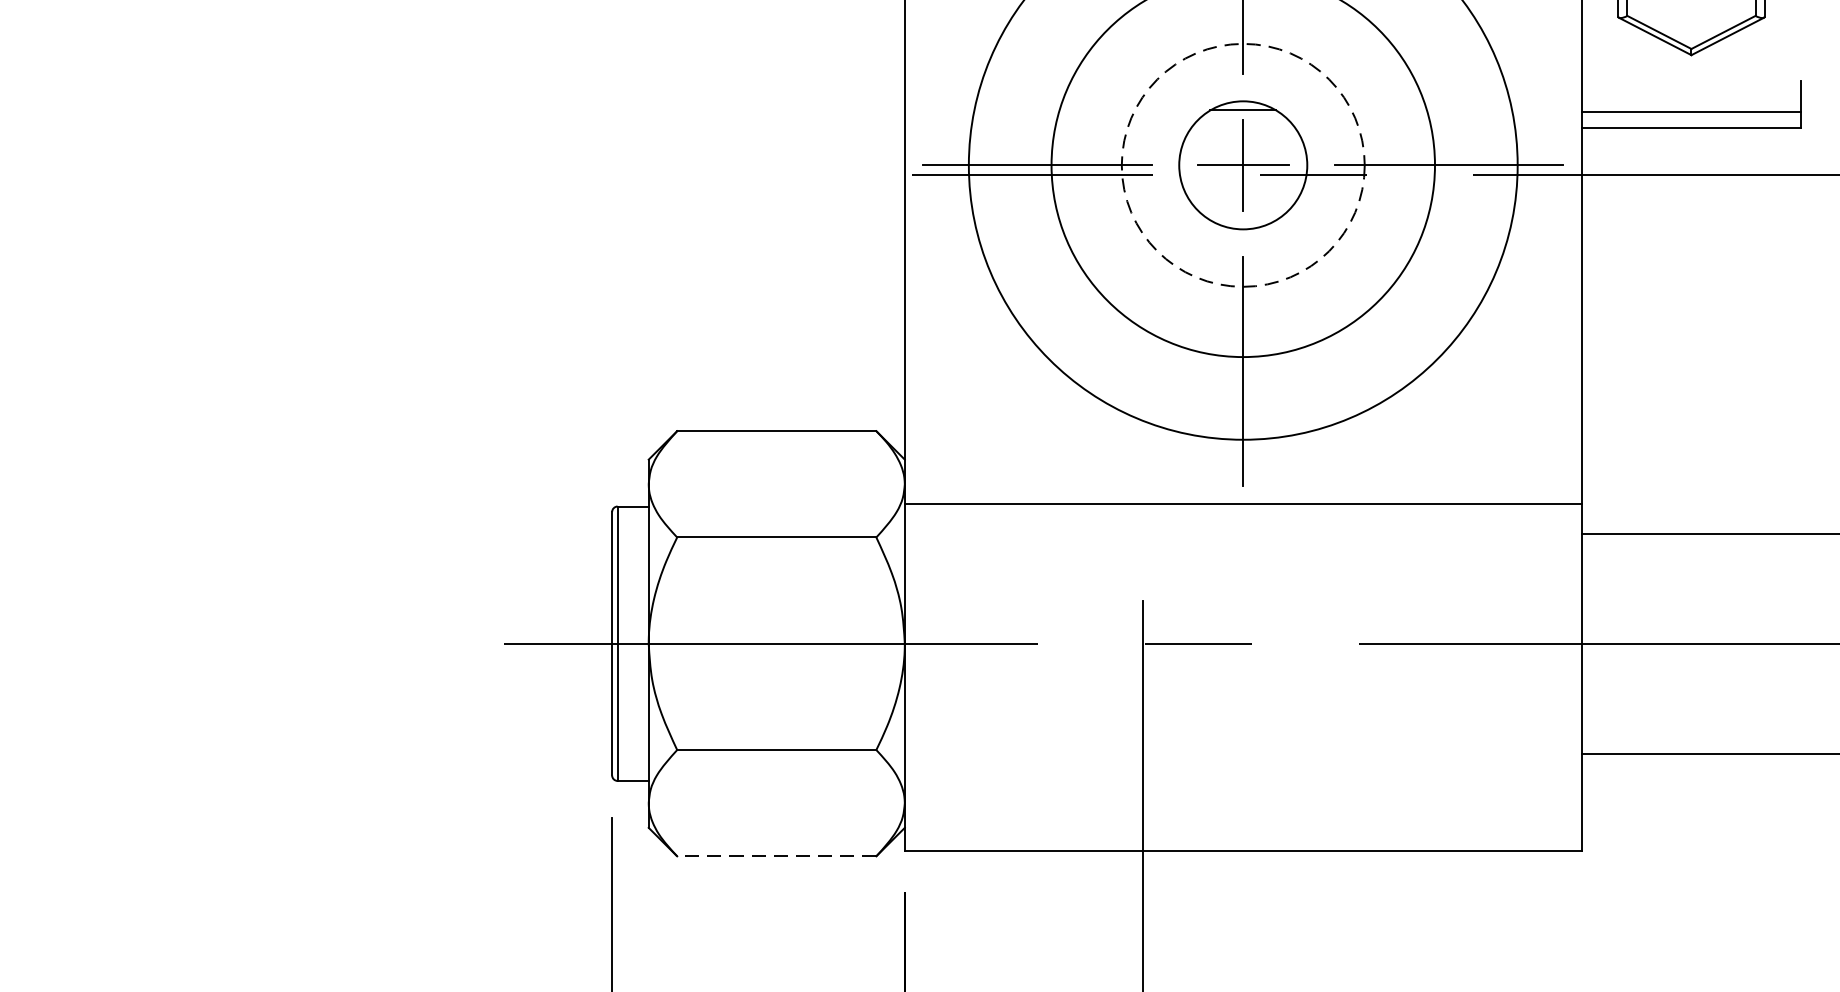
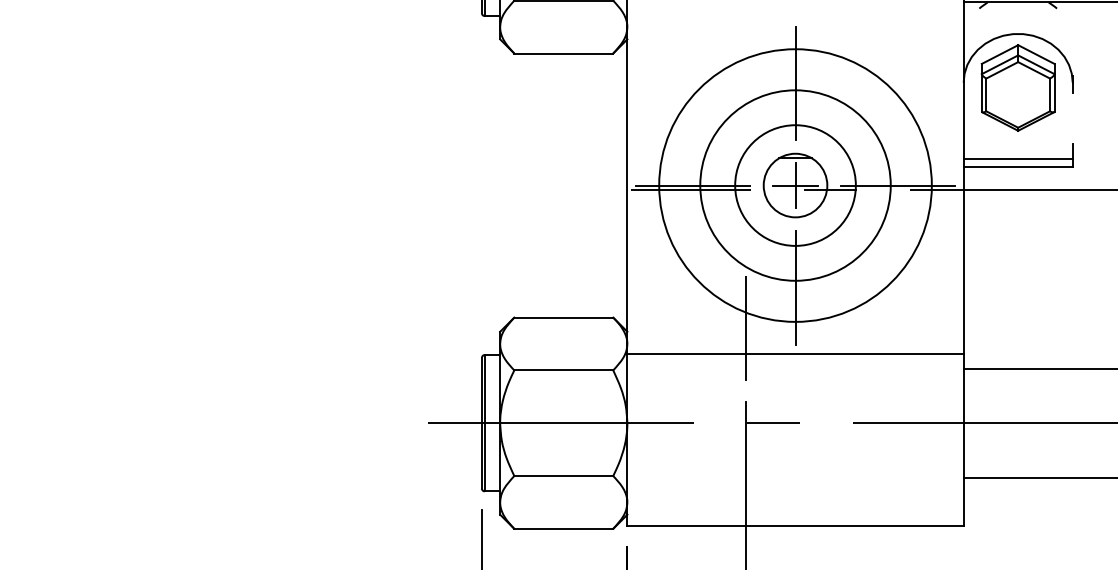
circle: (1243, 165) -> (795, 185), dashed -> solid
line: (1142, 453) -> (745, 328), added
line: (776, 855) -> (563, 528), dashed -> solid

